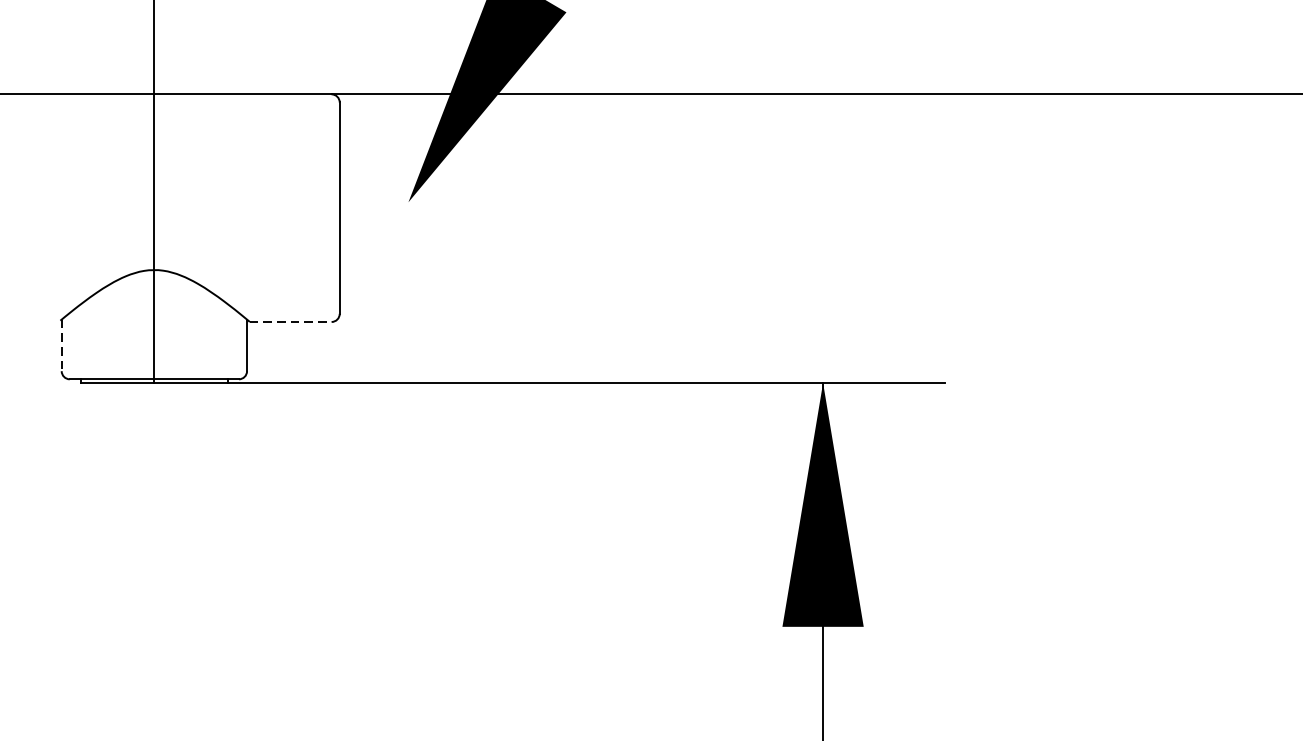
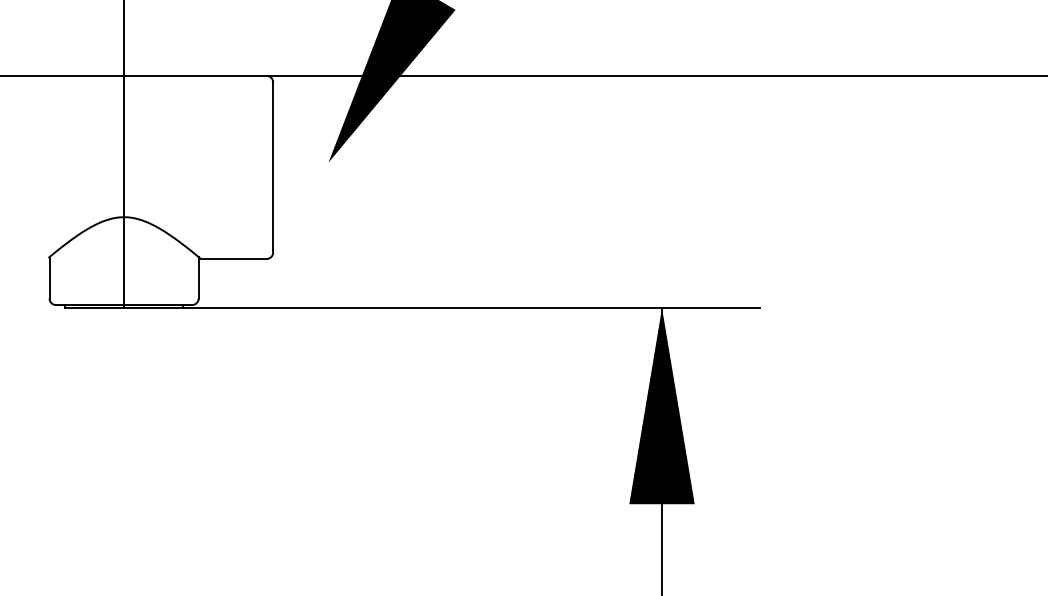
line: (290, 321) -> (233, 258), dashed -> solid
line: (61, 345) -> (49, 277), dashed -> solid

